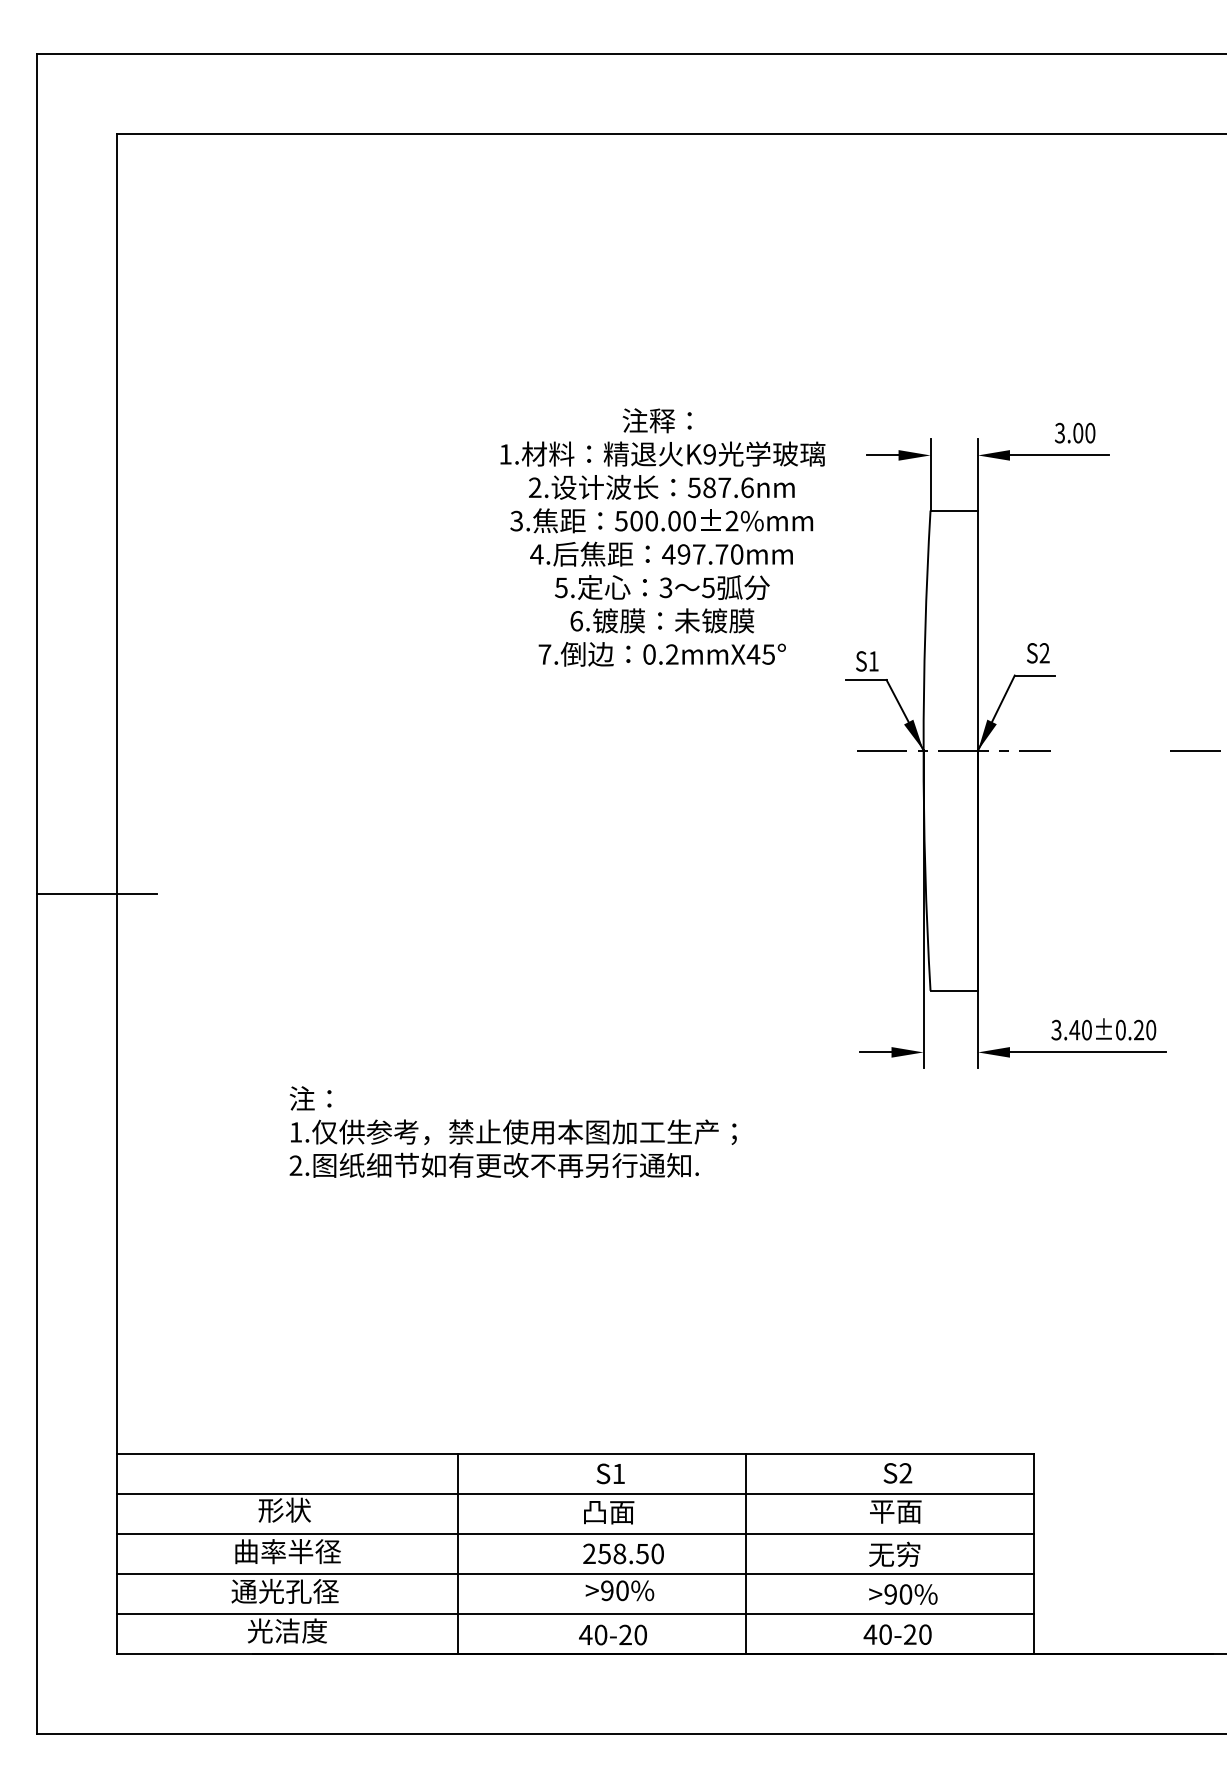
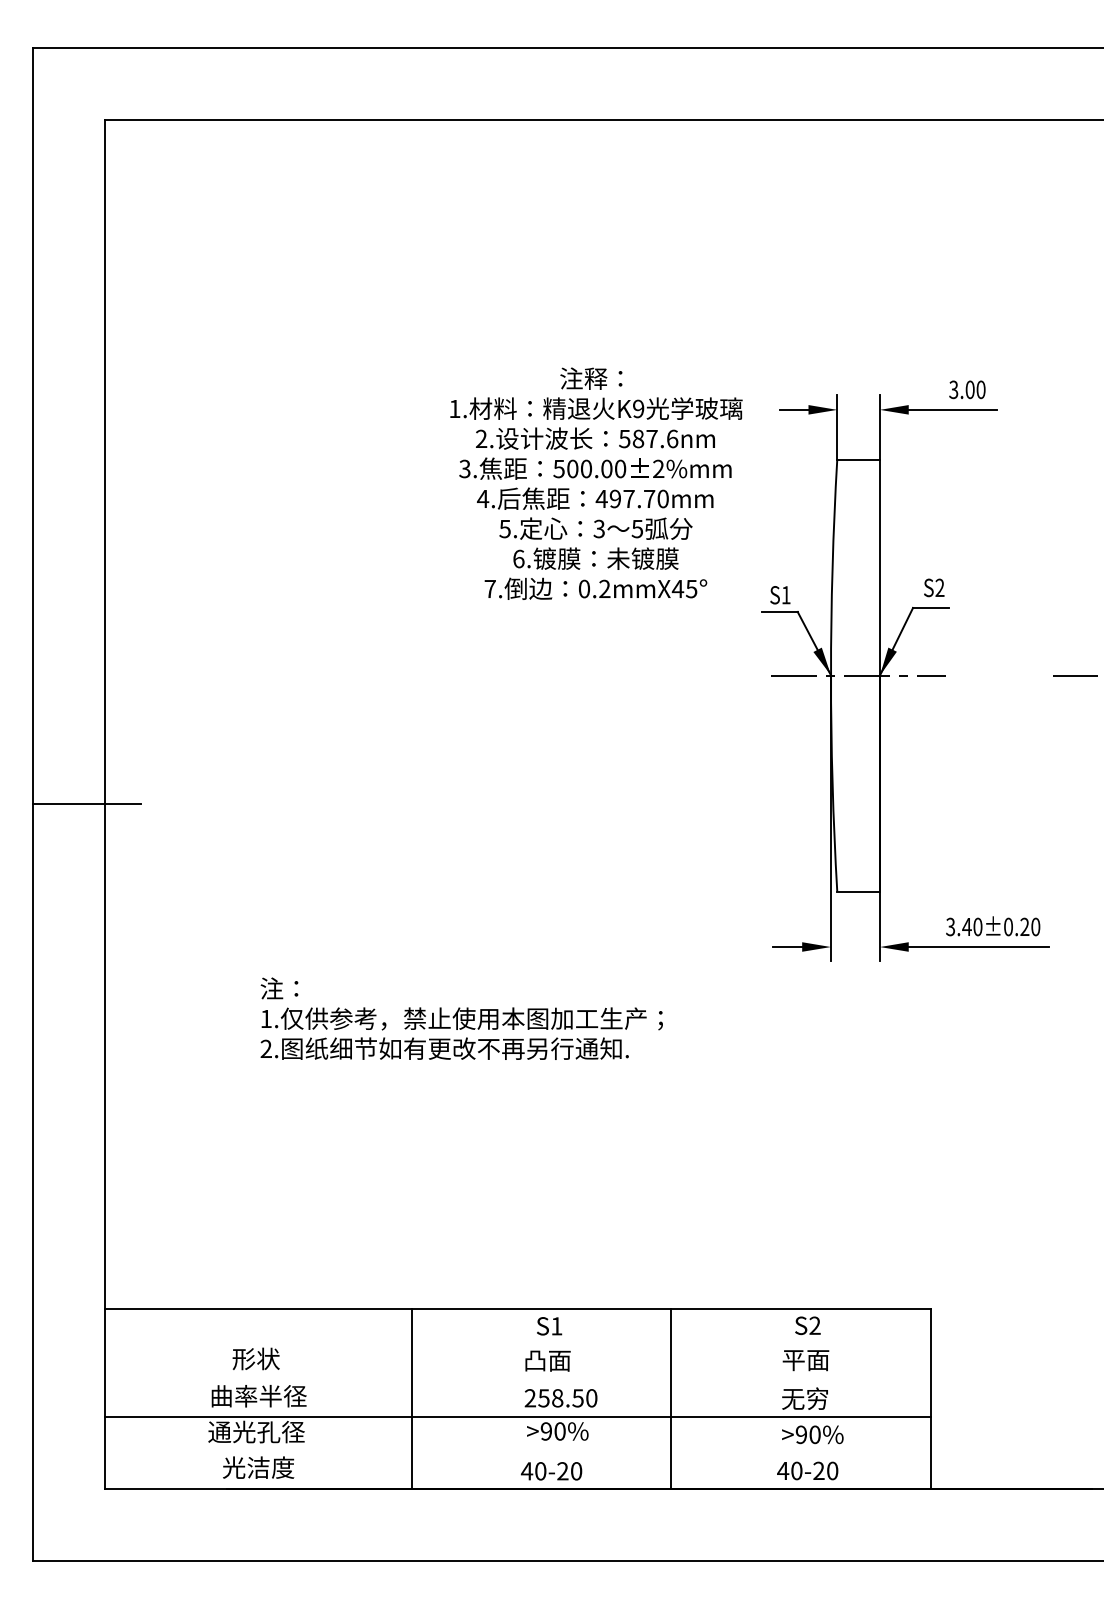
line: (575, 1494) -> (517, 1344), removed
line: (575, 1534) -> (517, 1380), removed
line: (575, 1614) -> (517, 1452), removed

